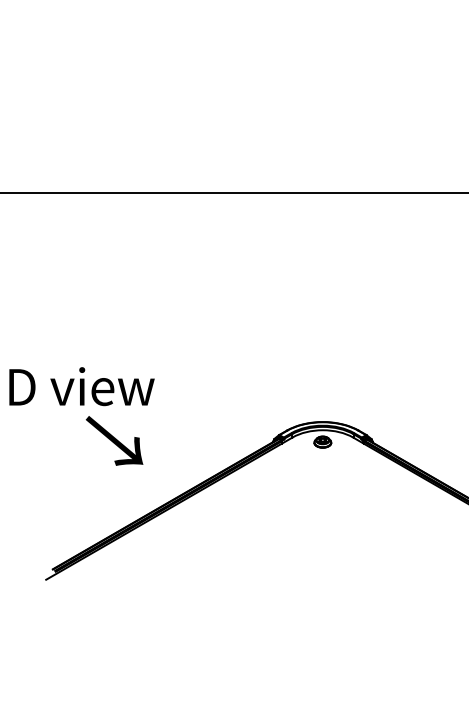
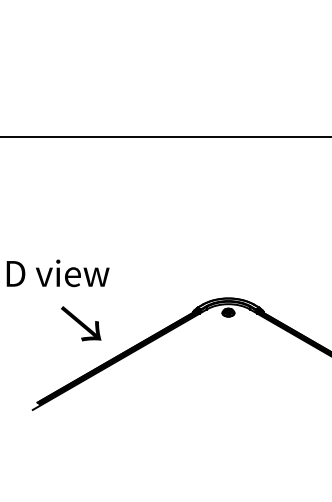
text: (115, 440) -> (81, 323), moved

